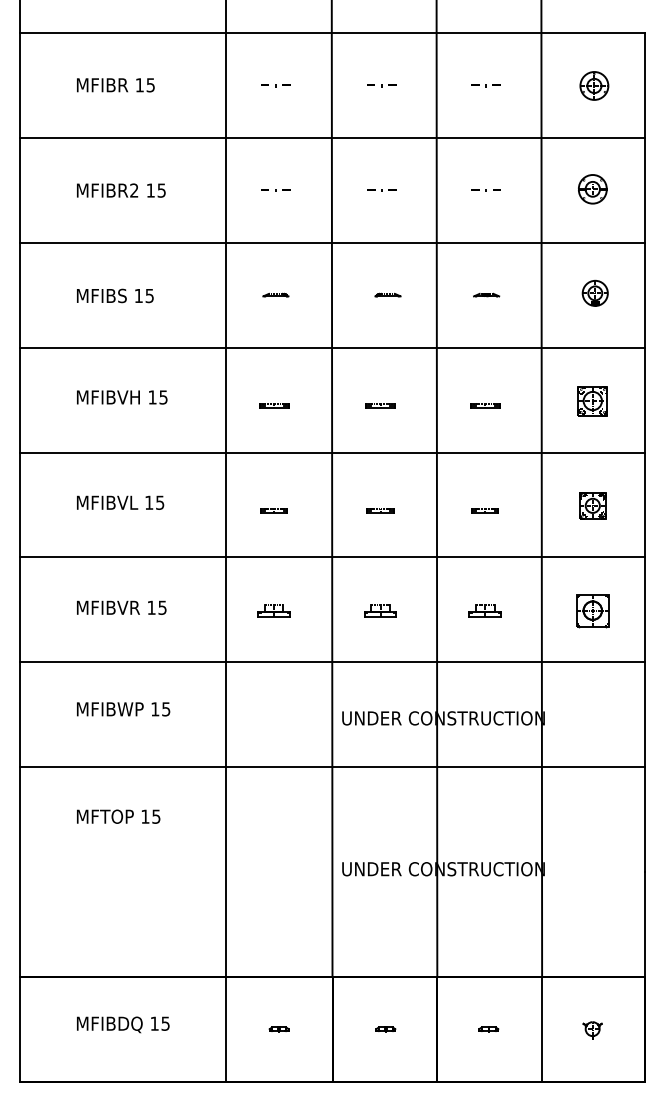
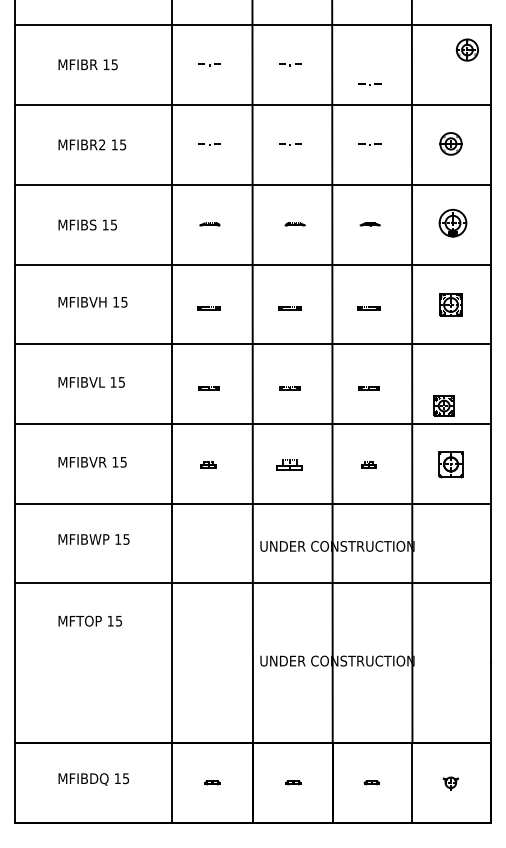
part: (485, 85) -> (369, 84), moved
part: (594, 85) -> (467, 49), moved
part: (594, 292) -> (452, 222), size x1.4
part: (592, 505) -> (443, 405), moved
part: (273, 610) -> (208, 464), size x0.6
part: (484, 610) -> (368, 464), size x0.6

